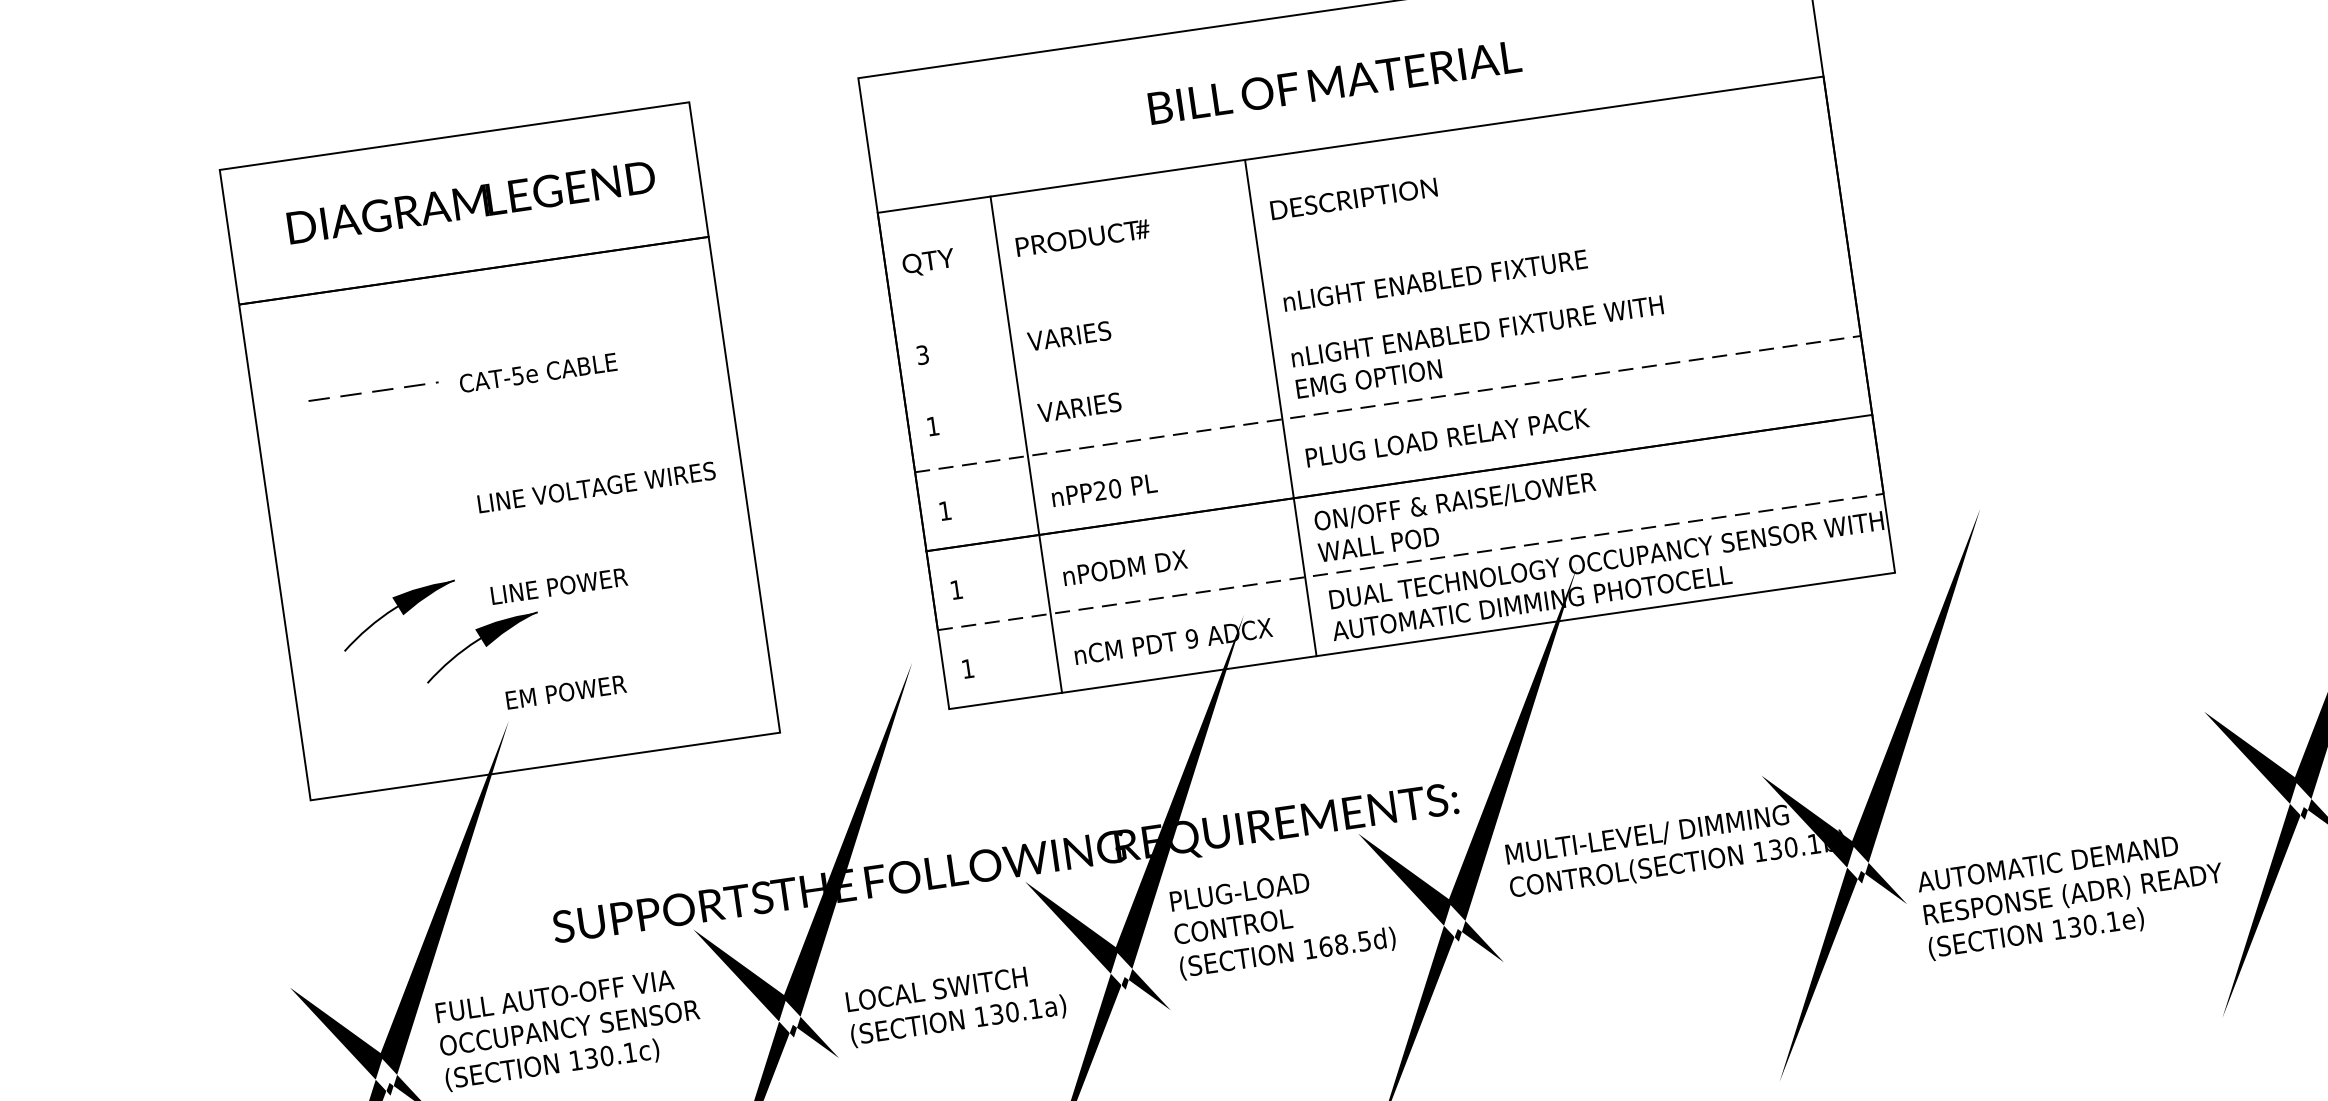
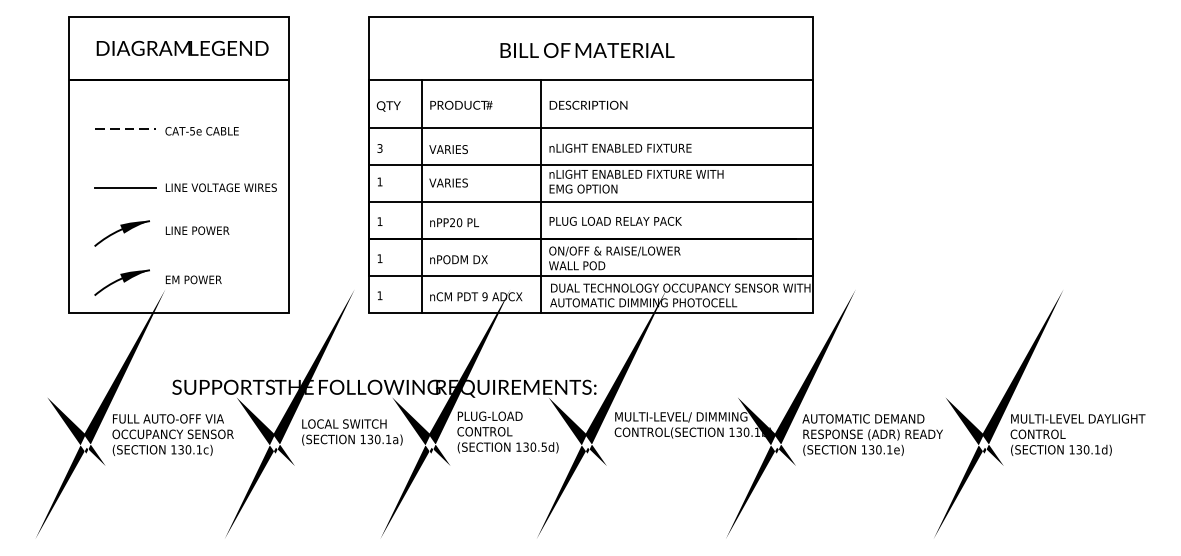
line: (1364, 245) -> (590, 127), added
line: (1376, 324) -> (590, 164), added
line: (1387, 403) -> (590, 201), dashed -> solid
line: (390, 516) -> (124, 187), added
line: (1410, 561) -> (590, 275), dashed -> solid
part: (480, 647) -> (121, 282), moved
text: (2071, 894) -> (872, 434), moved
text: (1332, 944) -> (529, 446), 168.5d) -> 130.5d)
text: (956, 1005) -> (352, 432), moved

